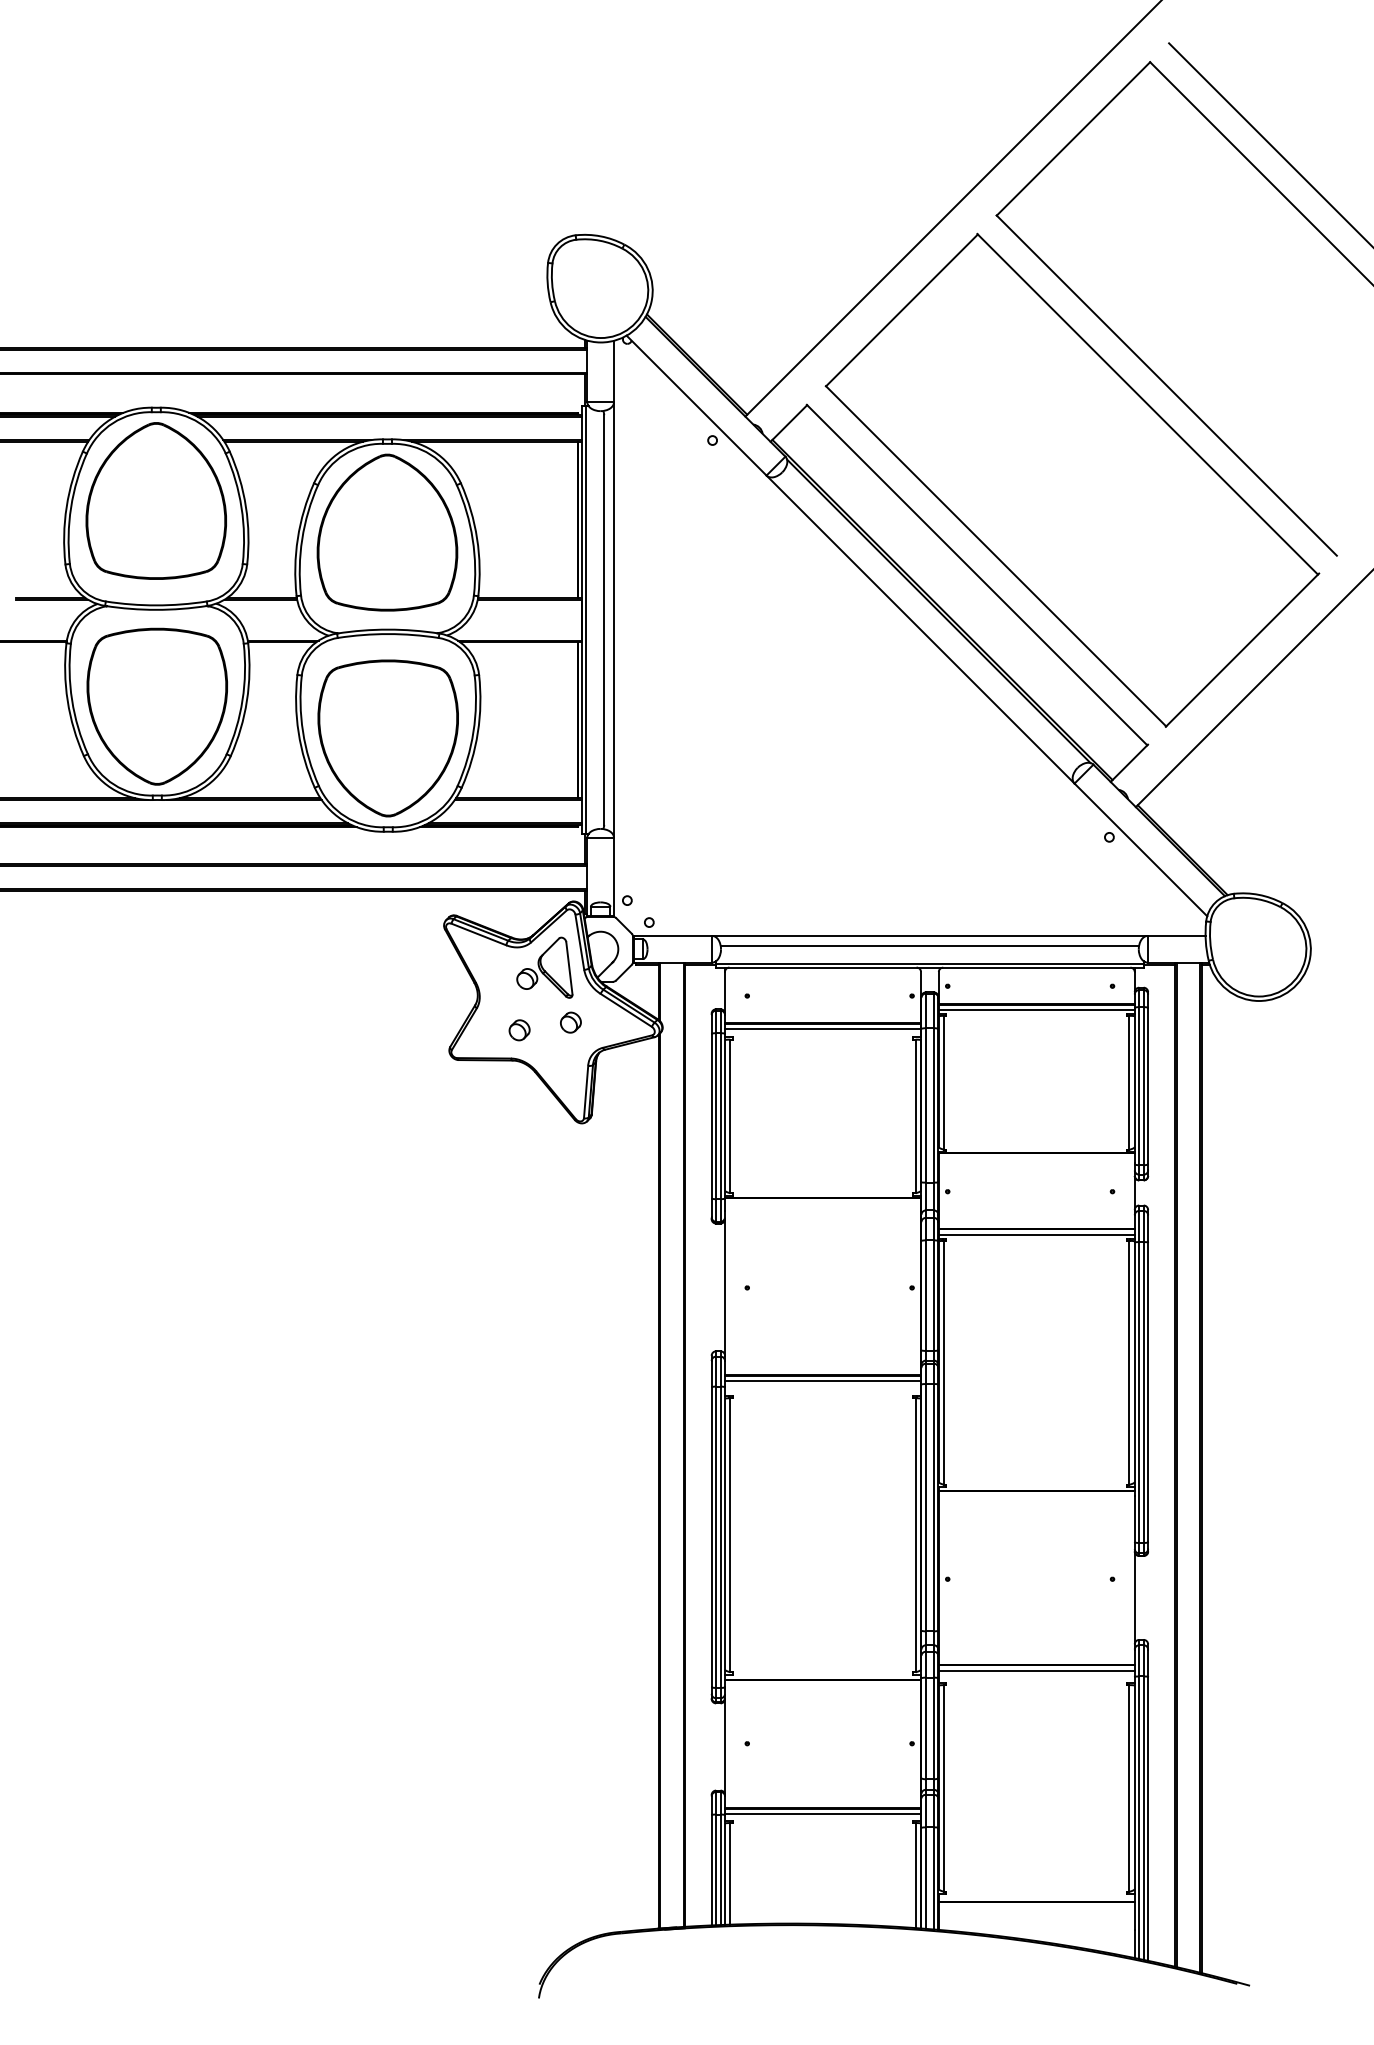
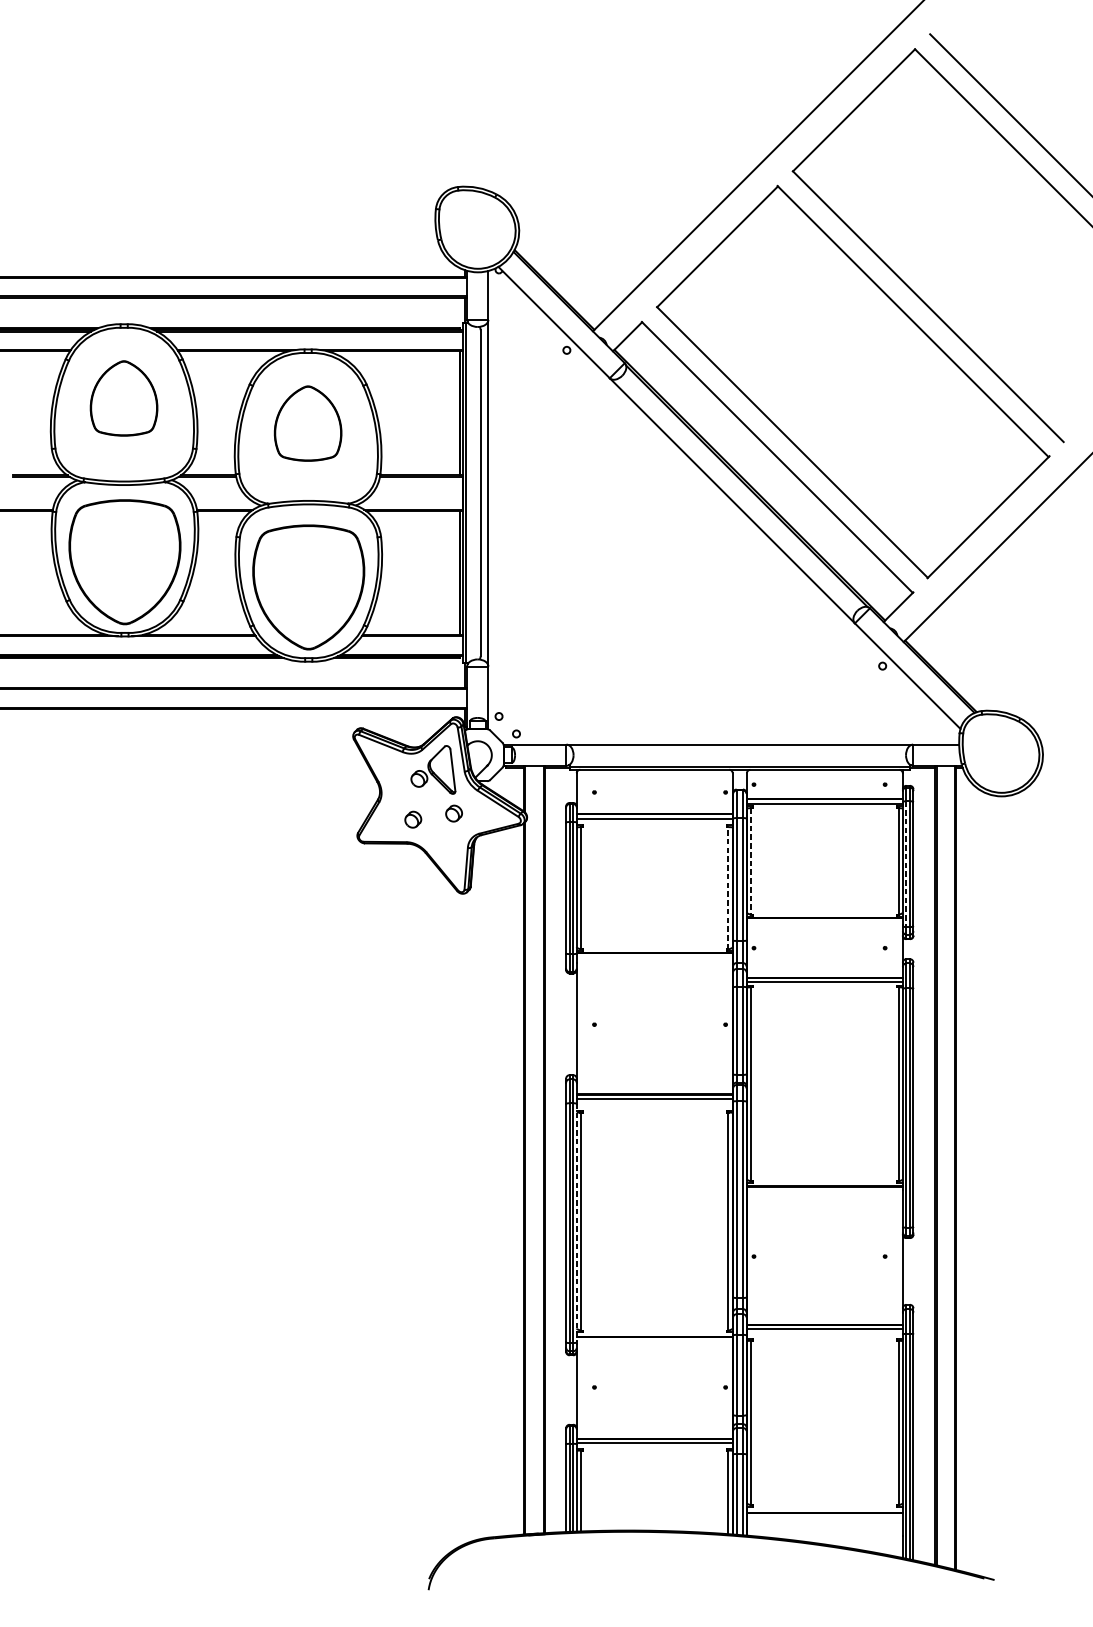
part: (155, 500) -> (123, 398), size x0.6
part: (387, 532) -> (308, 423), size x0.6
line: (929, 945) -> (739, 752), removed
line: (944, 1082) -> (751, 861), solid -> dashed
line: (1139, 1086) -> (906, 864), solid -> dashed
line: (915, 1116) -> (728, 888), solid -> dashed
line: (725, 1537) -> (577, 1223), solid -> dashed

